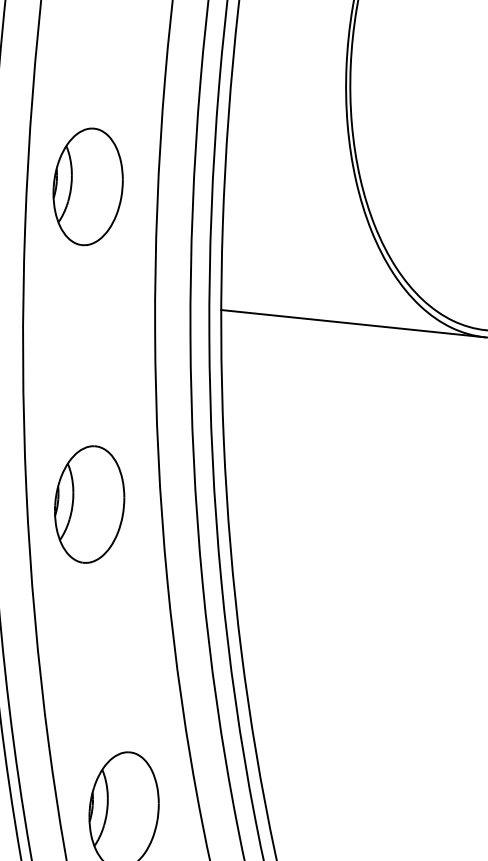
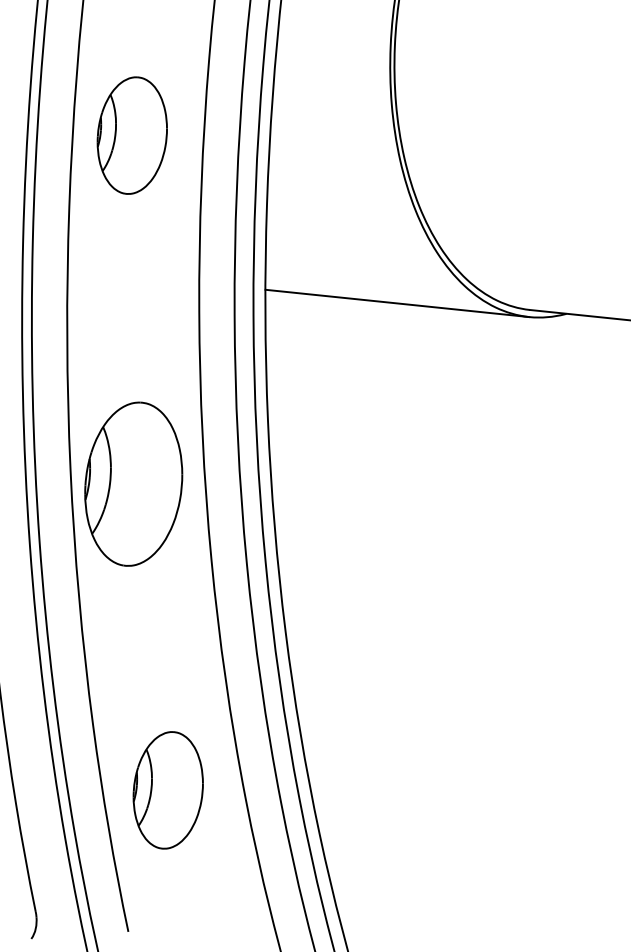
part: (87, 186) -> (131, 135), moved
part: (89, 504) -> (133, 484), size x1.4

